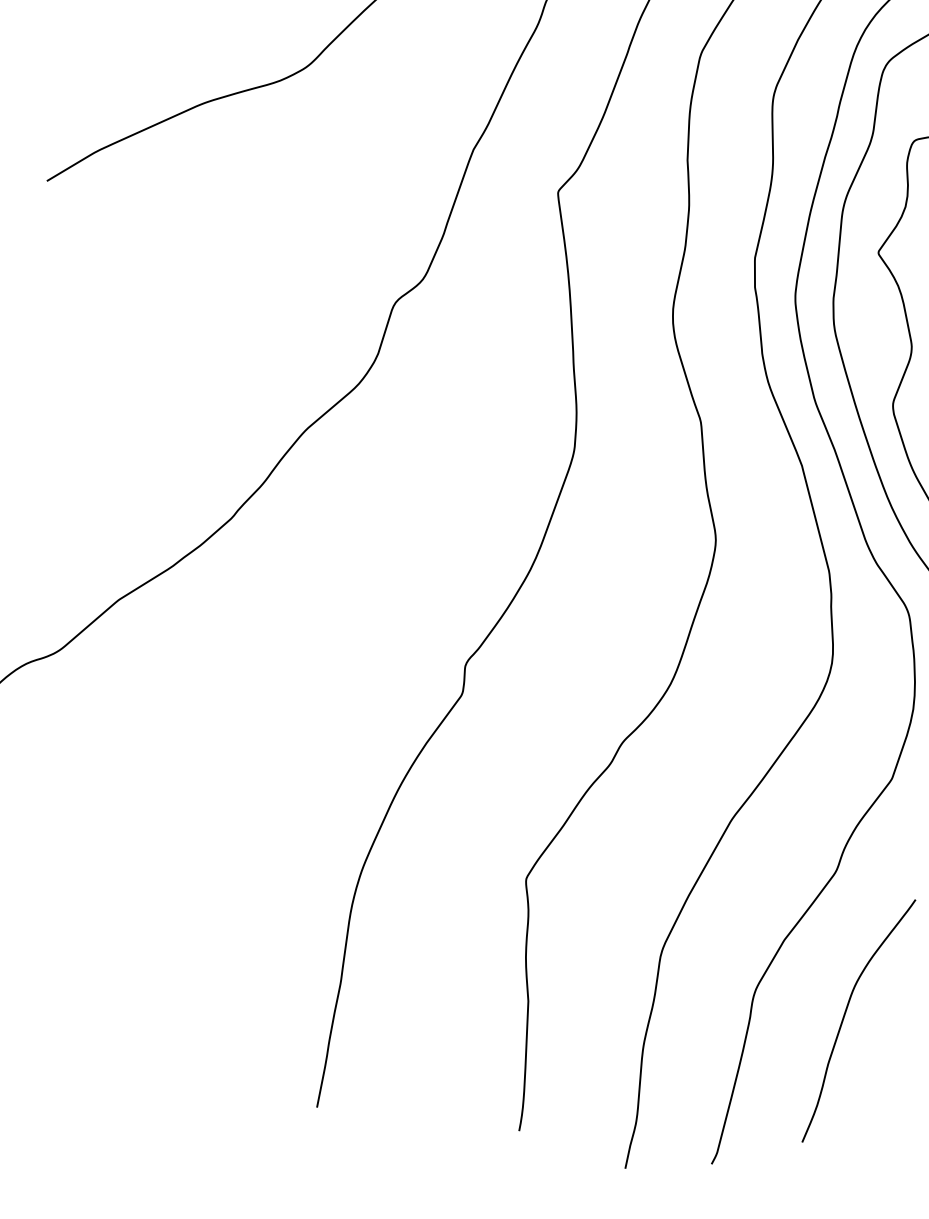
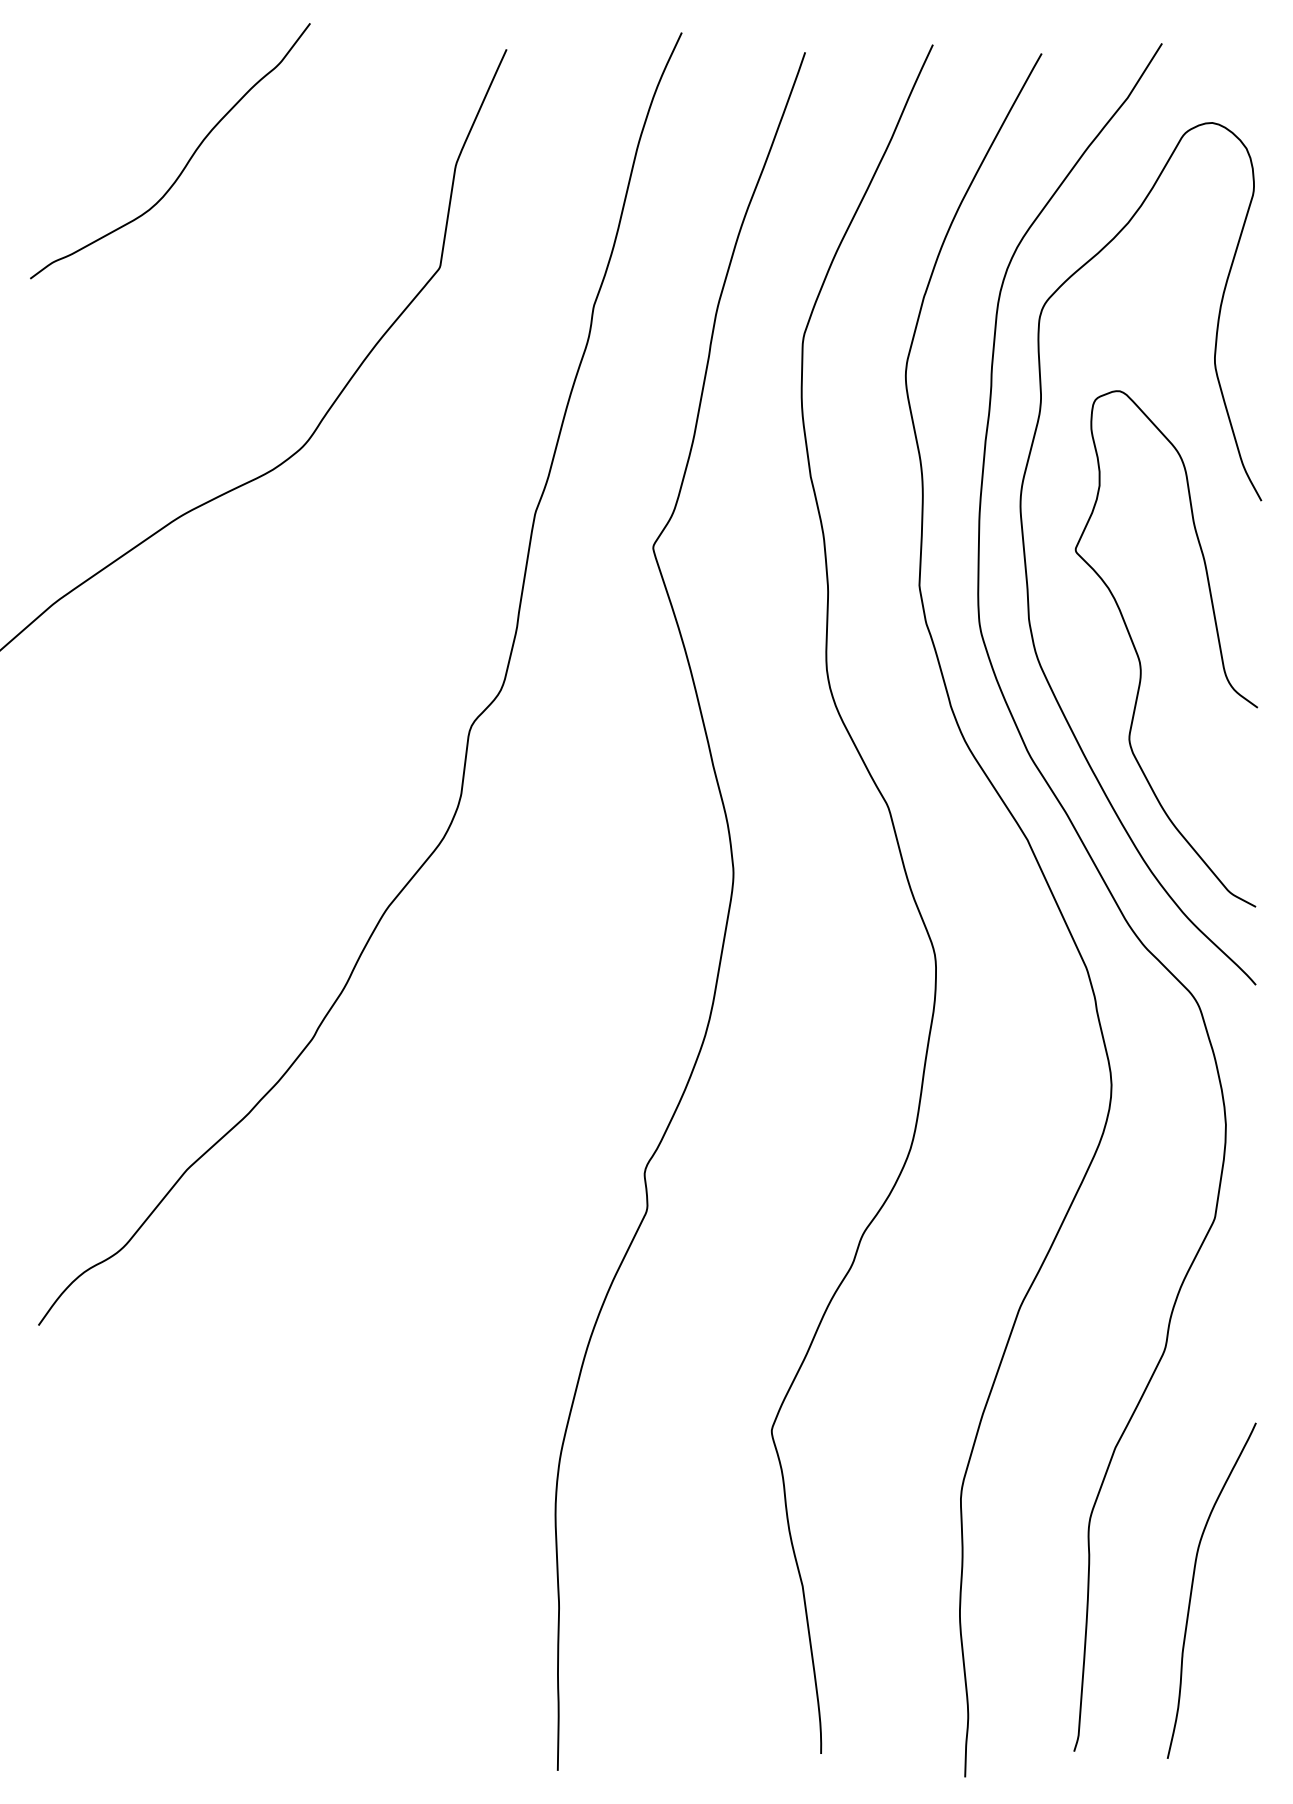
curve: (845, 1014) -> (1193, 1585), moved

